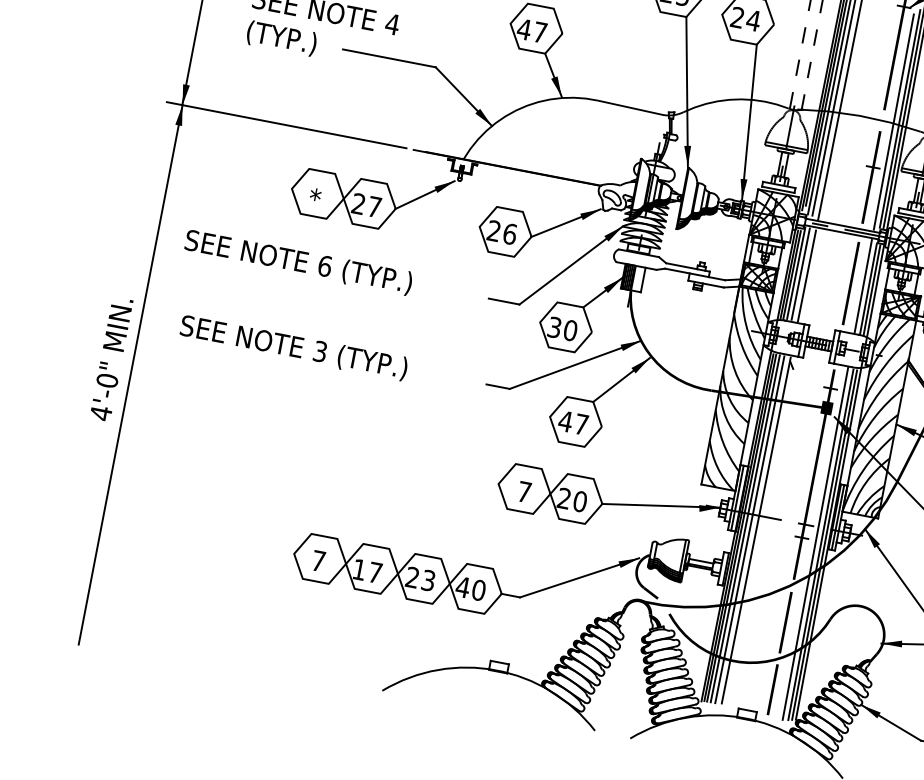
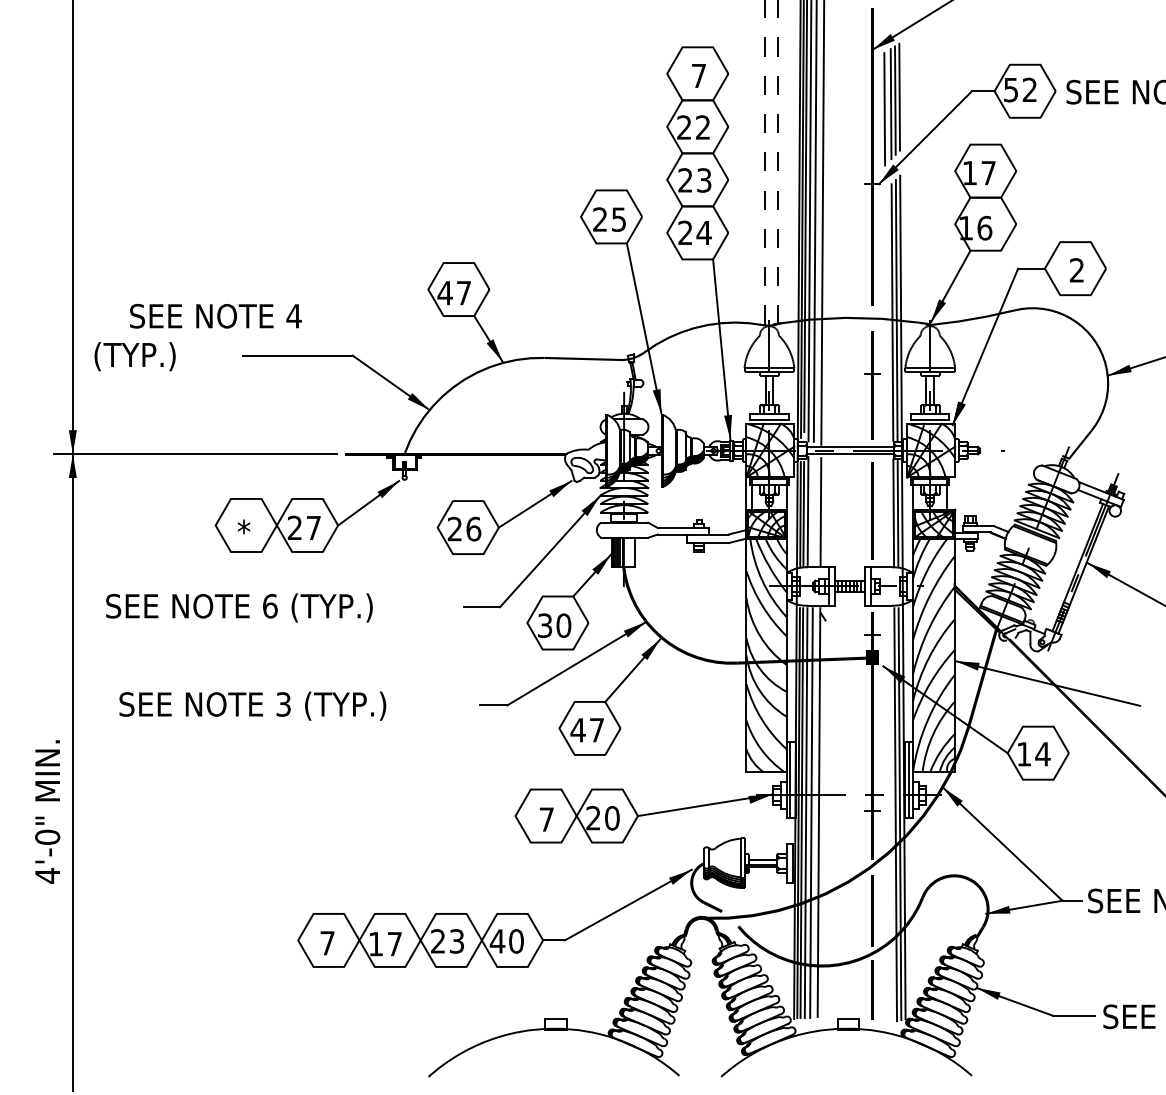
text: (281, 38) -> (134, 356), moved
line: (893, 121) -> (885, 317), removed
line: (800, 273) -> (813, 510), removed
line: (862, 285) -> (886, 510), removed
text: (111, 358) -> (47, 811), moved
line: (814, 543) -> (888, 814), removed

